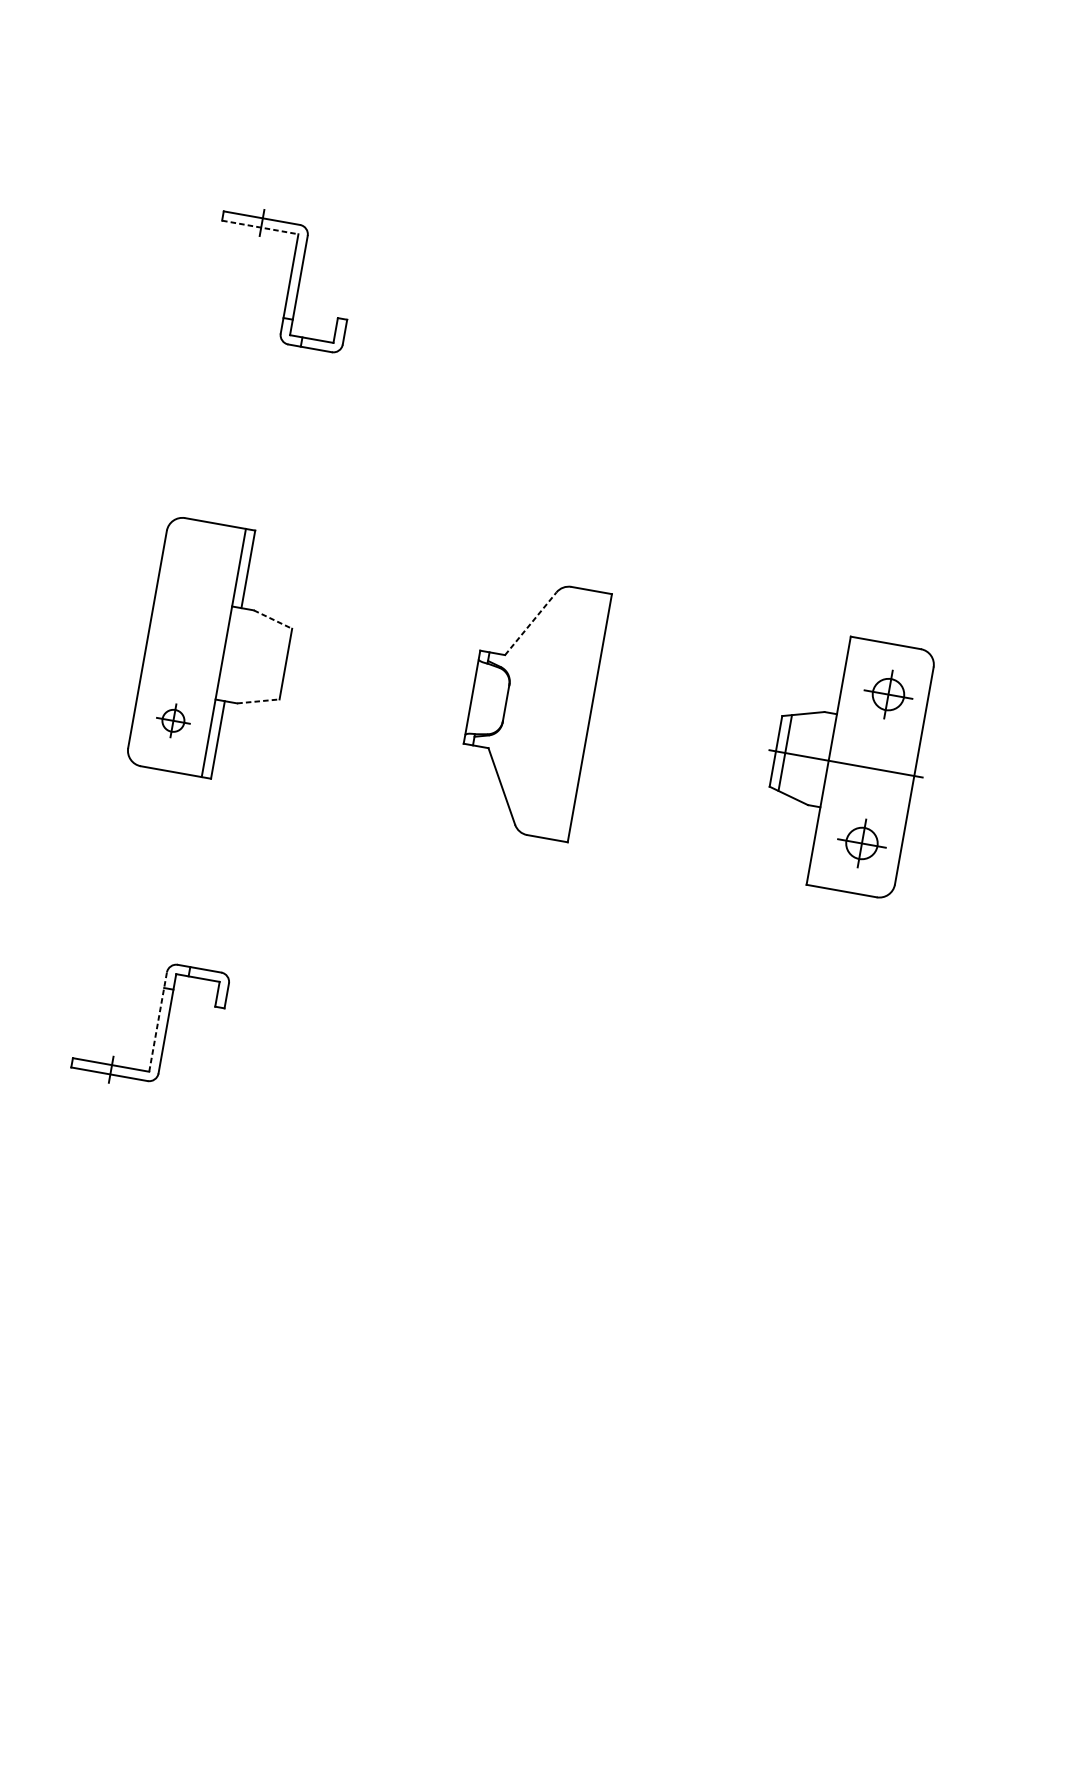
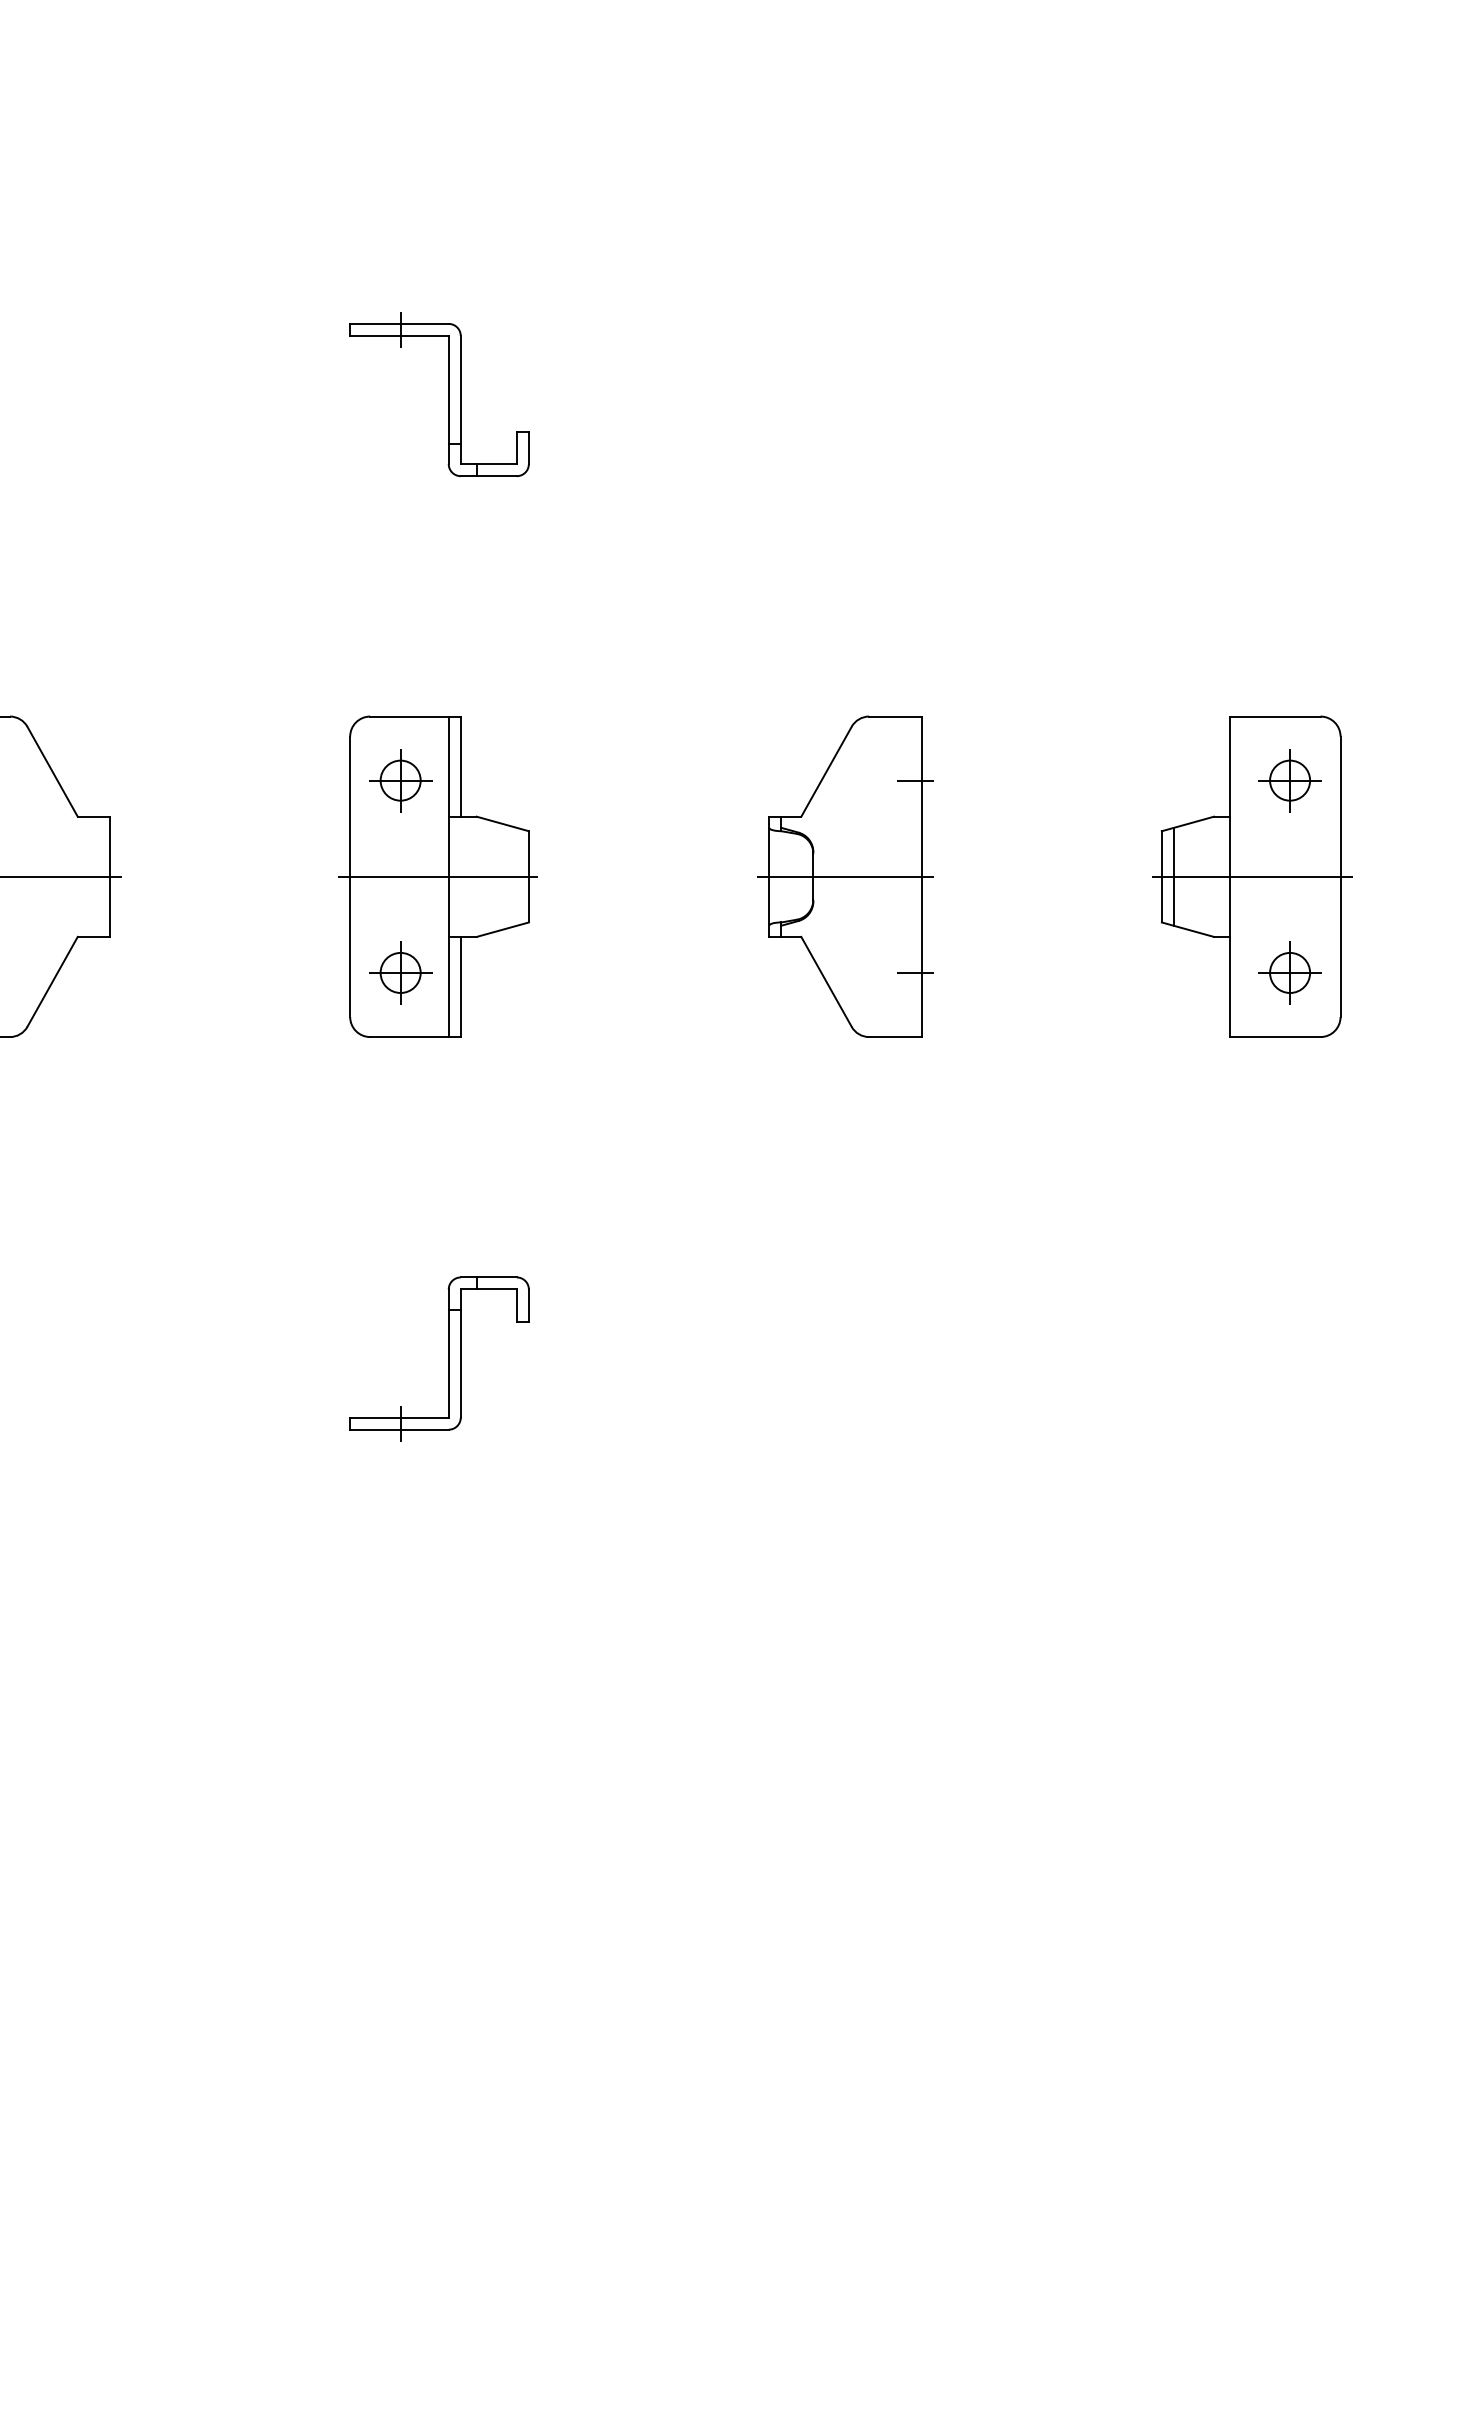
line: (260, 227) -> (399, 335), dashed -> solid
part: (199, 571) -> (400, 780), added
line: (273, 620) -> (503, 824), dashed -> solid
line: (530, 623) -> (826, 771), dashed -> solid
line: (598, 642) -> (915, 780), added
line: (216, 651) -> (439, 876), added
line: (258, 701) -> (503, 929), dashed -> solid
line: (531, 707) -> (845, 876), added
part: (173, 720) -> (400, 972), size x1.43
line: (572, 791) -> (915, 972), added
line: (157, 1022) -> (448, 1353), dashed -> solid

